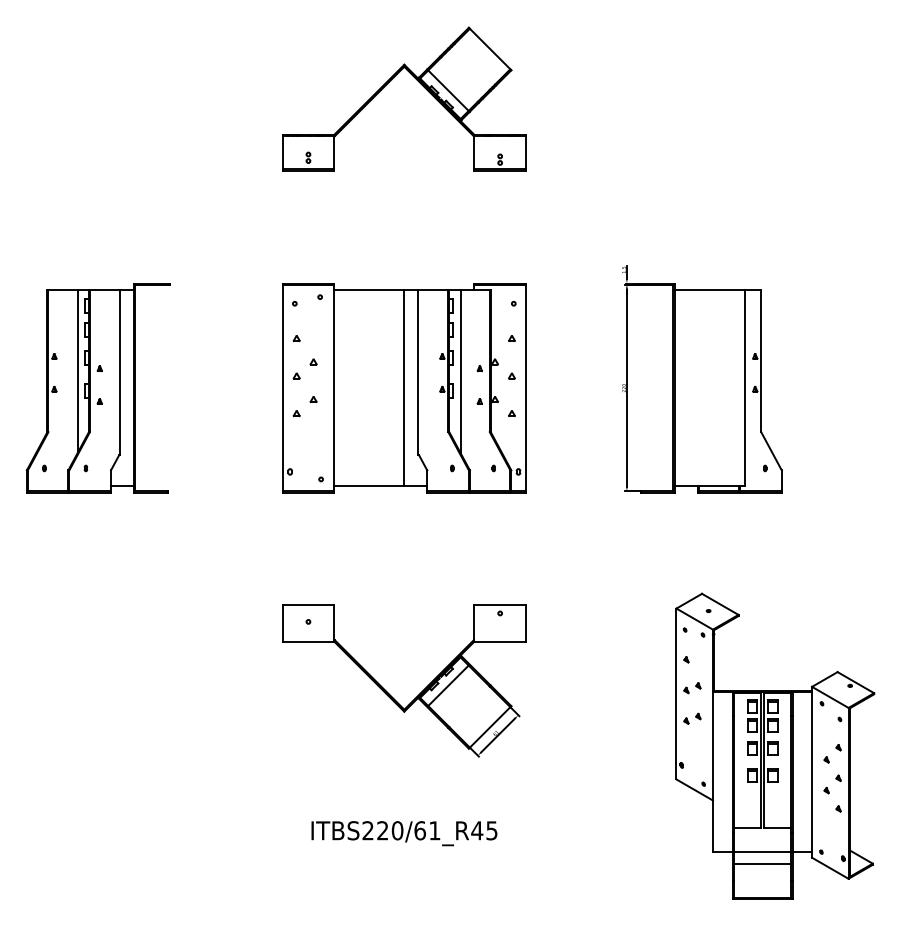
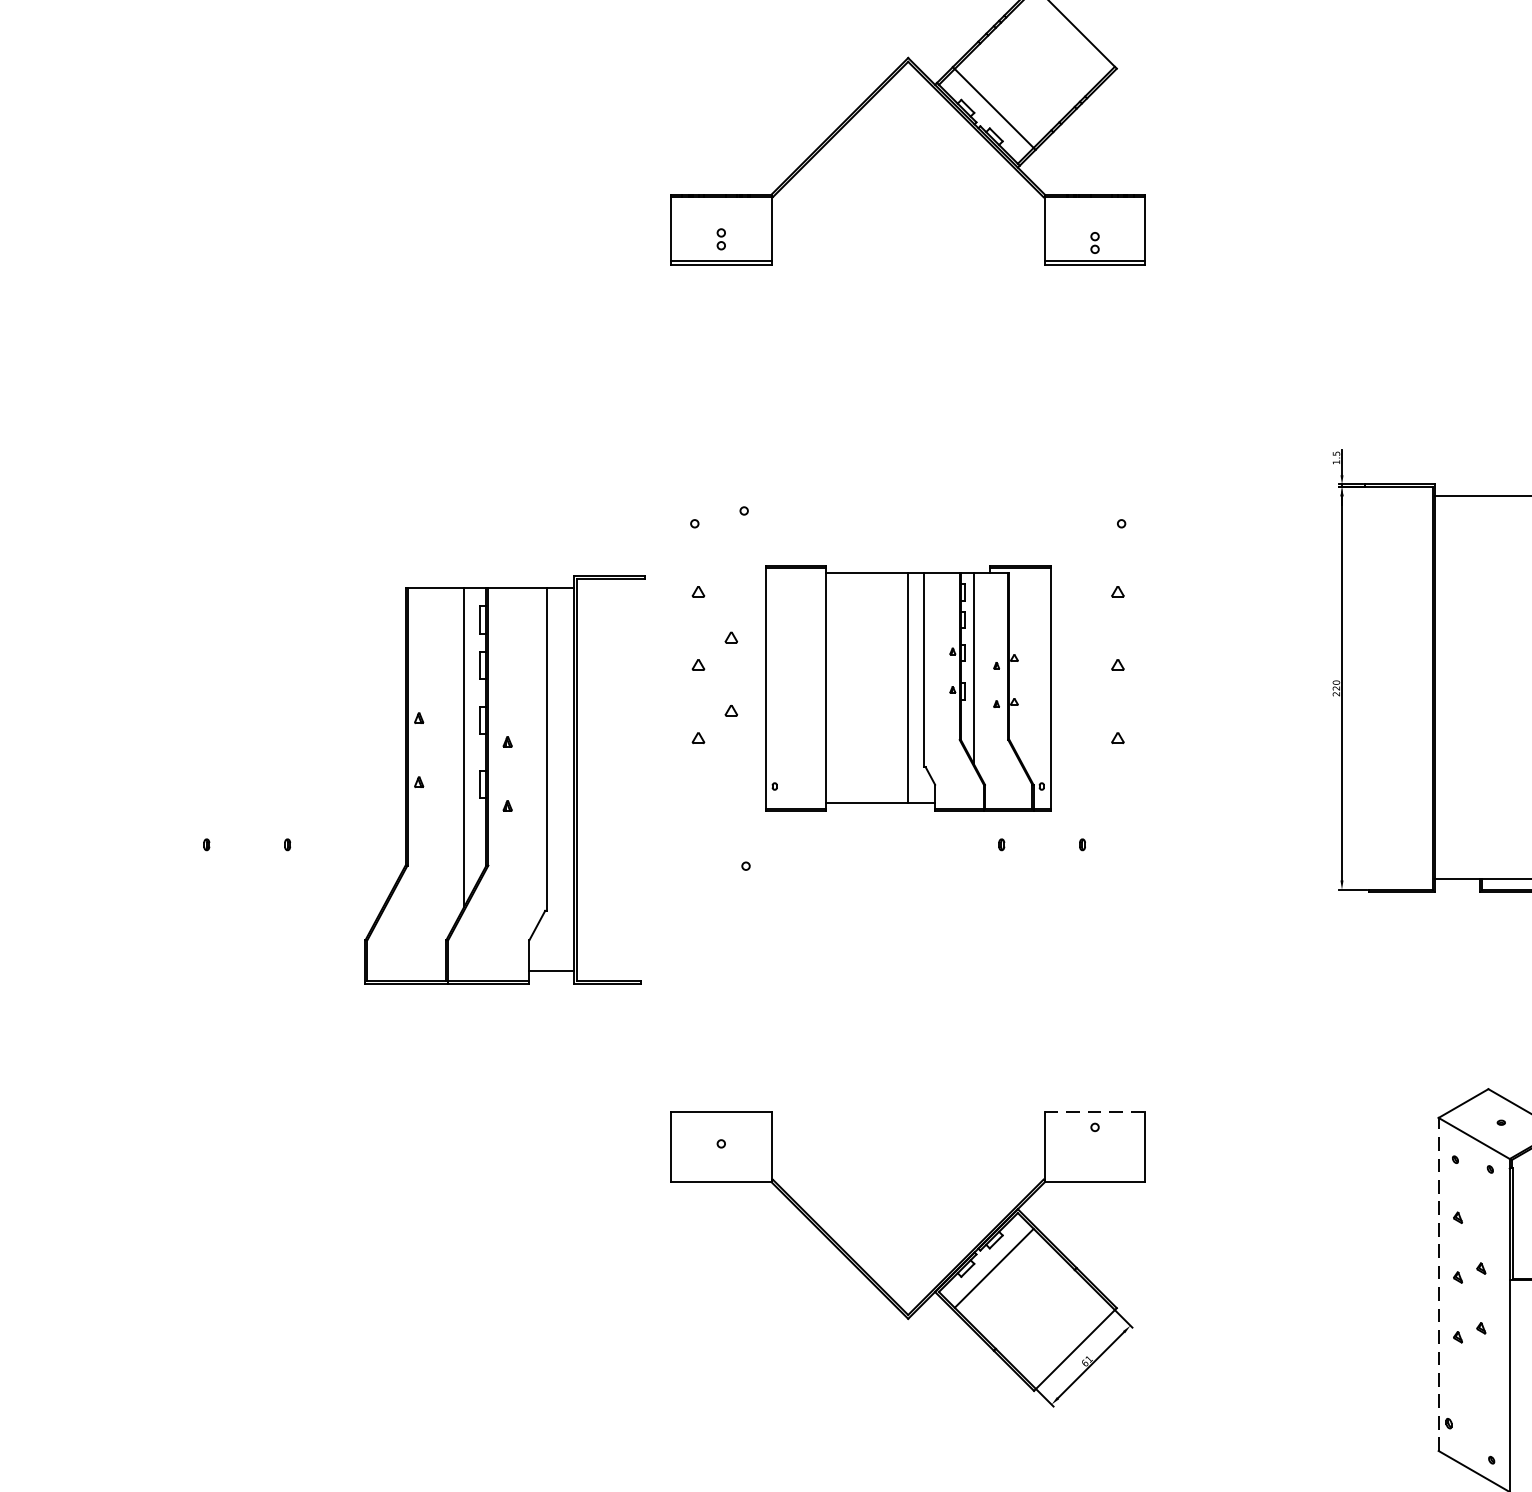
part: (97, 388) -> (503, 780), moved
part: (404, 388) -> (908, 688), size x0.6
line: (500, 605) -> (1095, 1111), solid -> dashed
line: (676, 693) -> (1438, 1283), solid -> dashed

